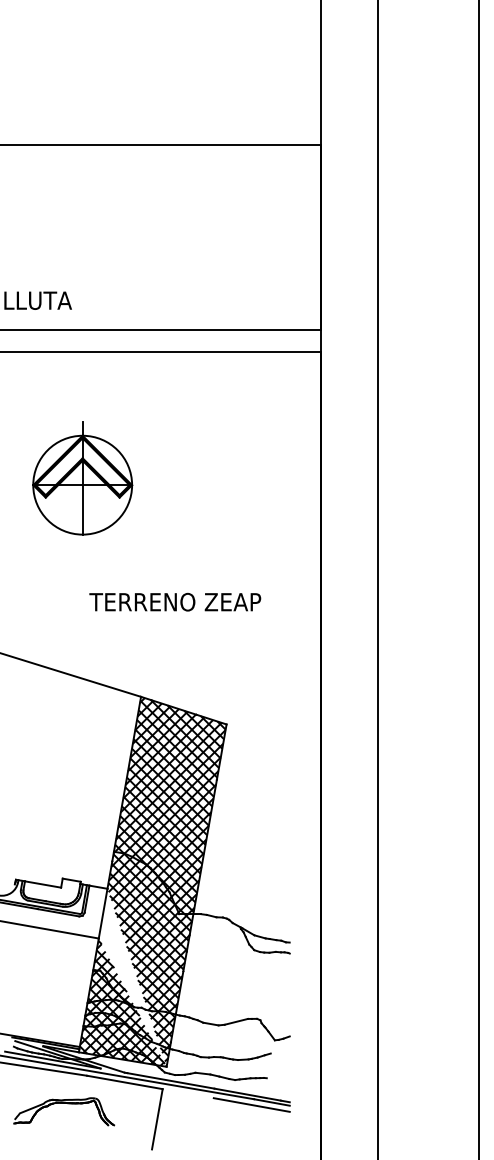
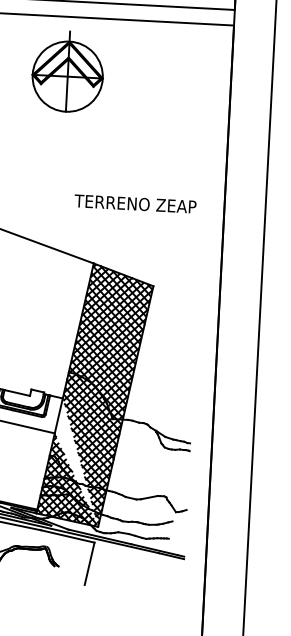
part: (82, 478) -> (67, 71), moved
text: (175, 601) -> (135, 203), moved
line: (251, 1104) -> (156, 556), removed

